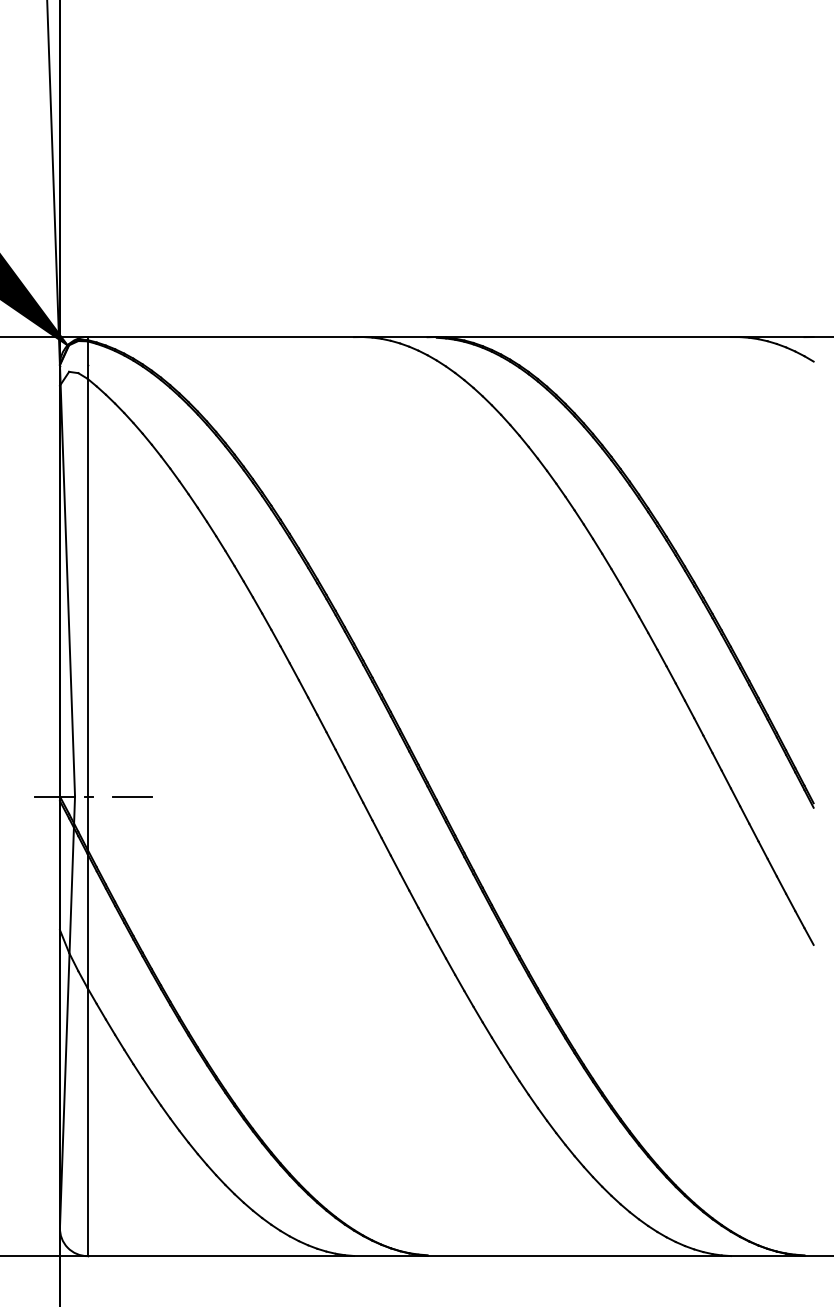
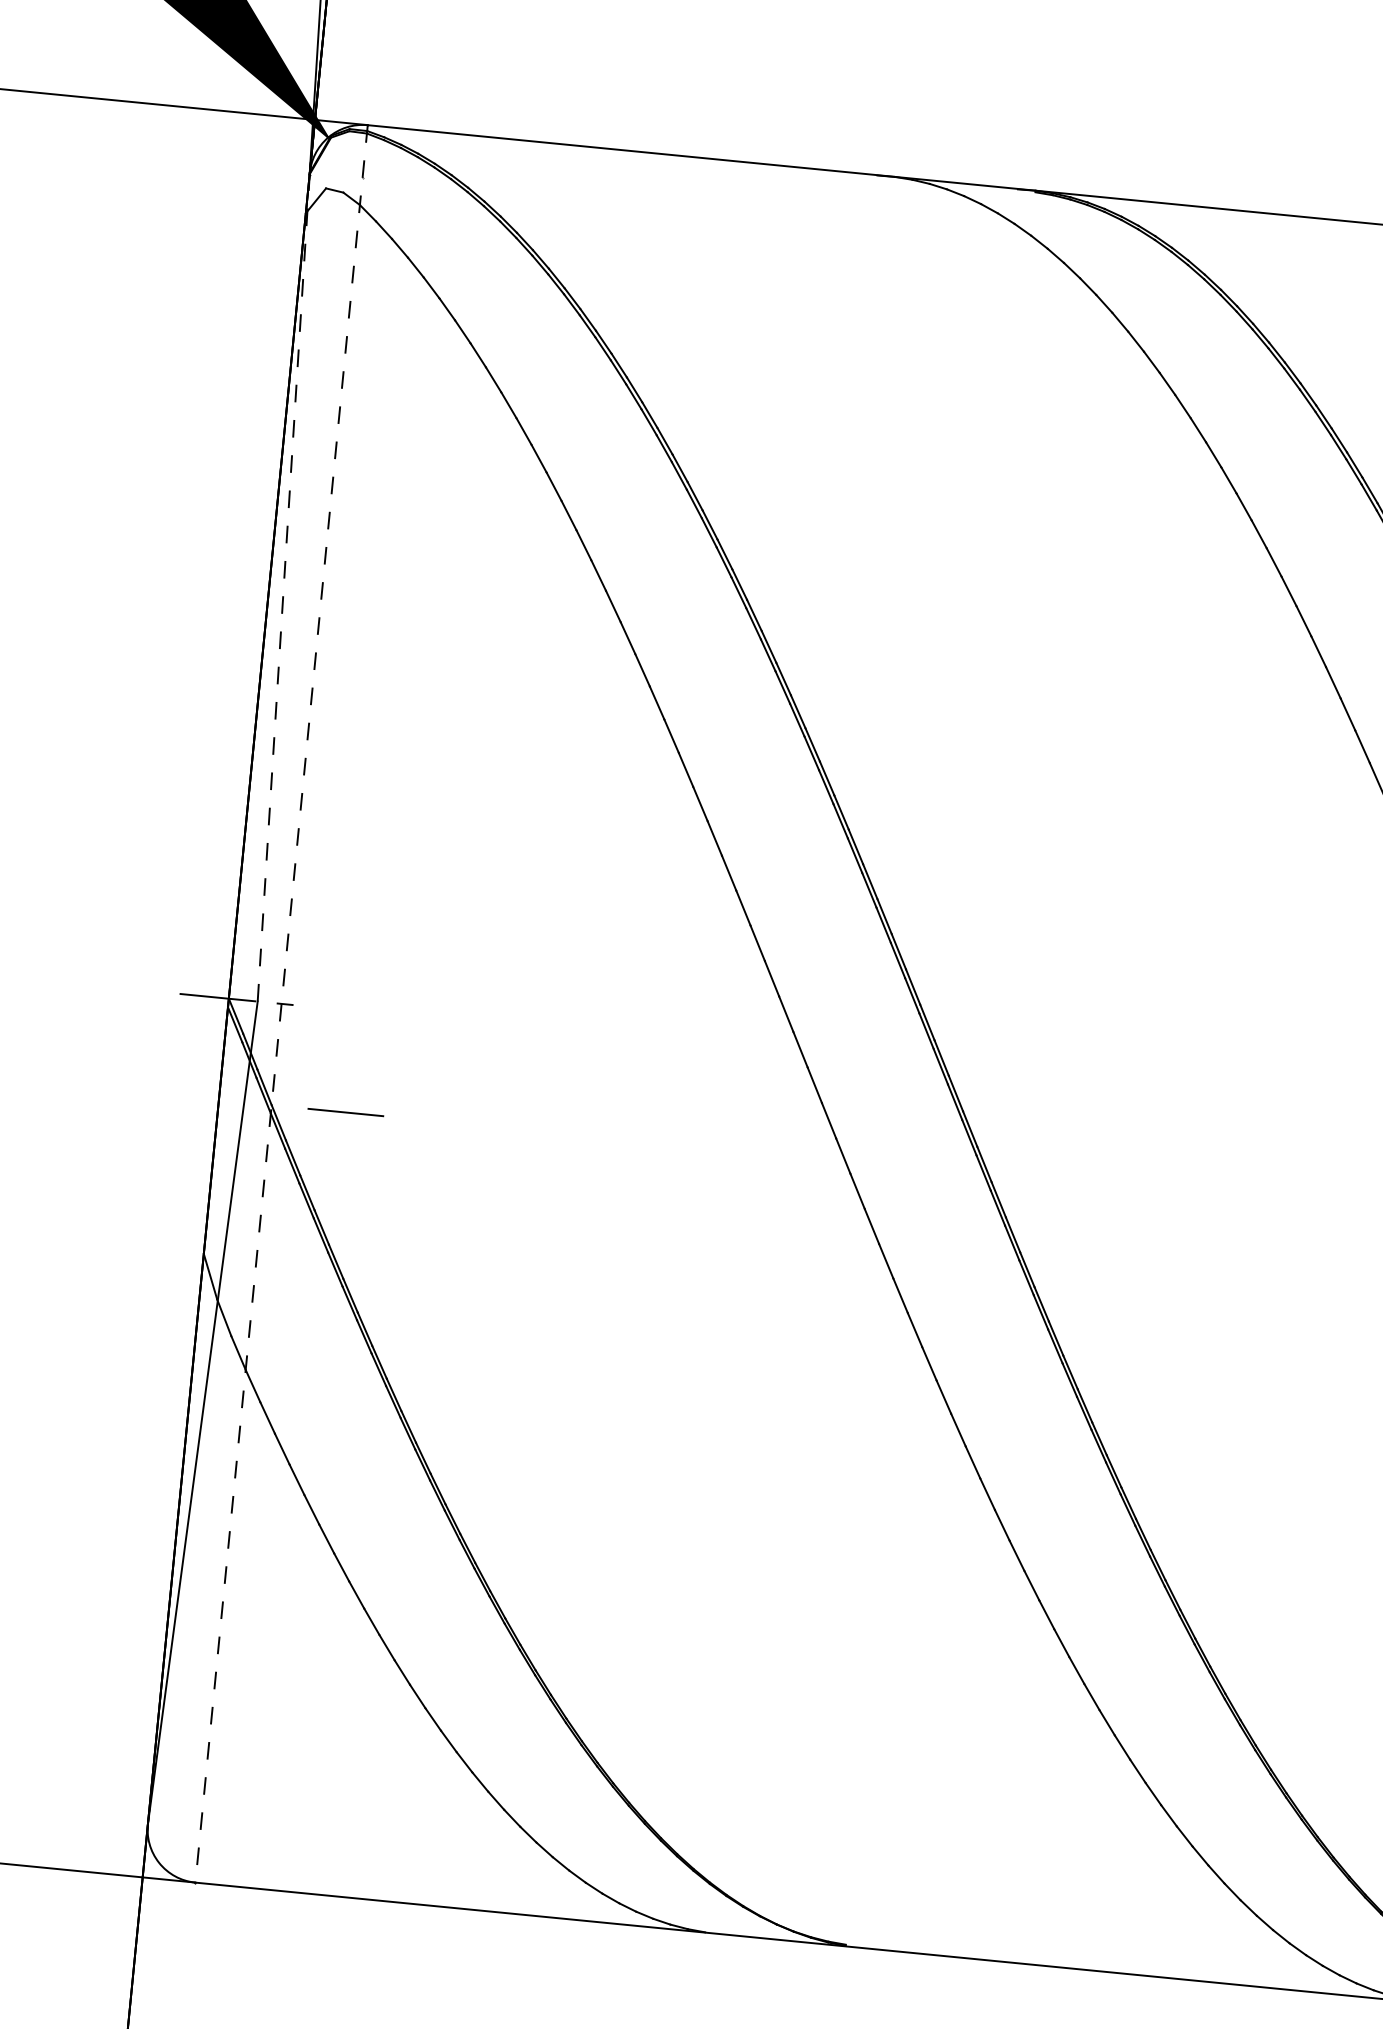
line: (67, 581) -> (283, 588), solid -> dashed
line: (87, 796) -> (281, 1003), solid -> dashed
line: (132, 796) -> (346, 1112), moved

